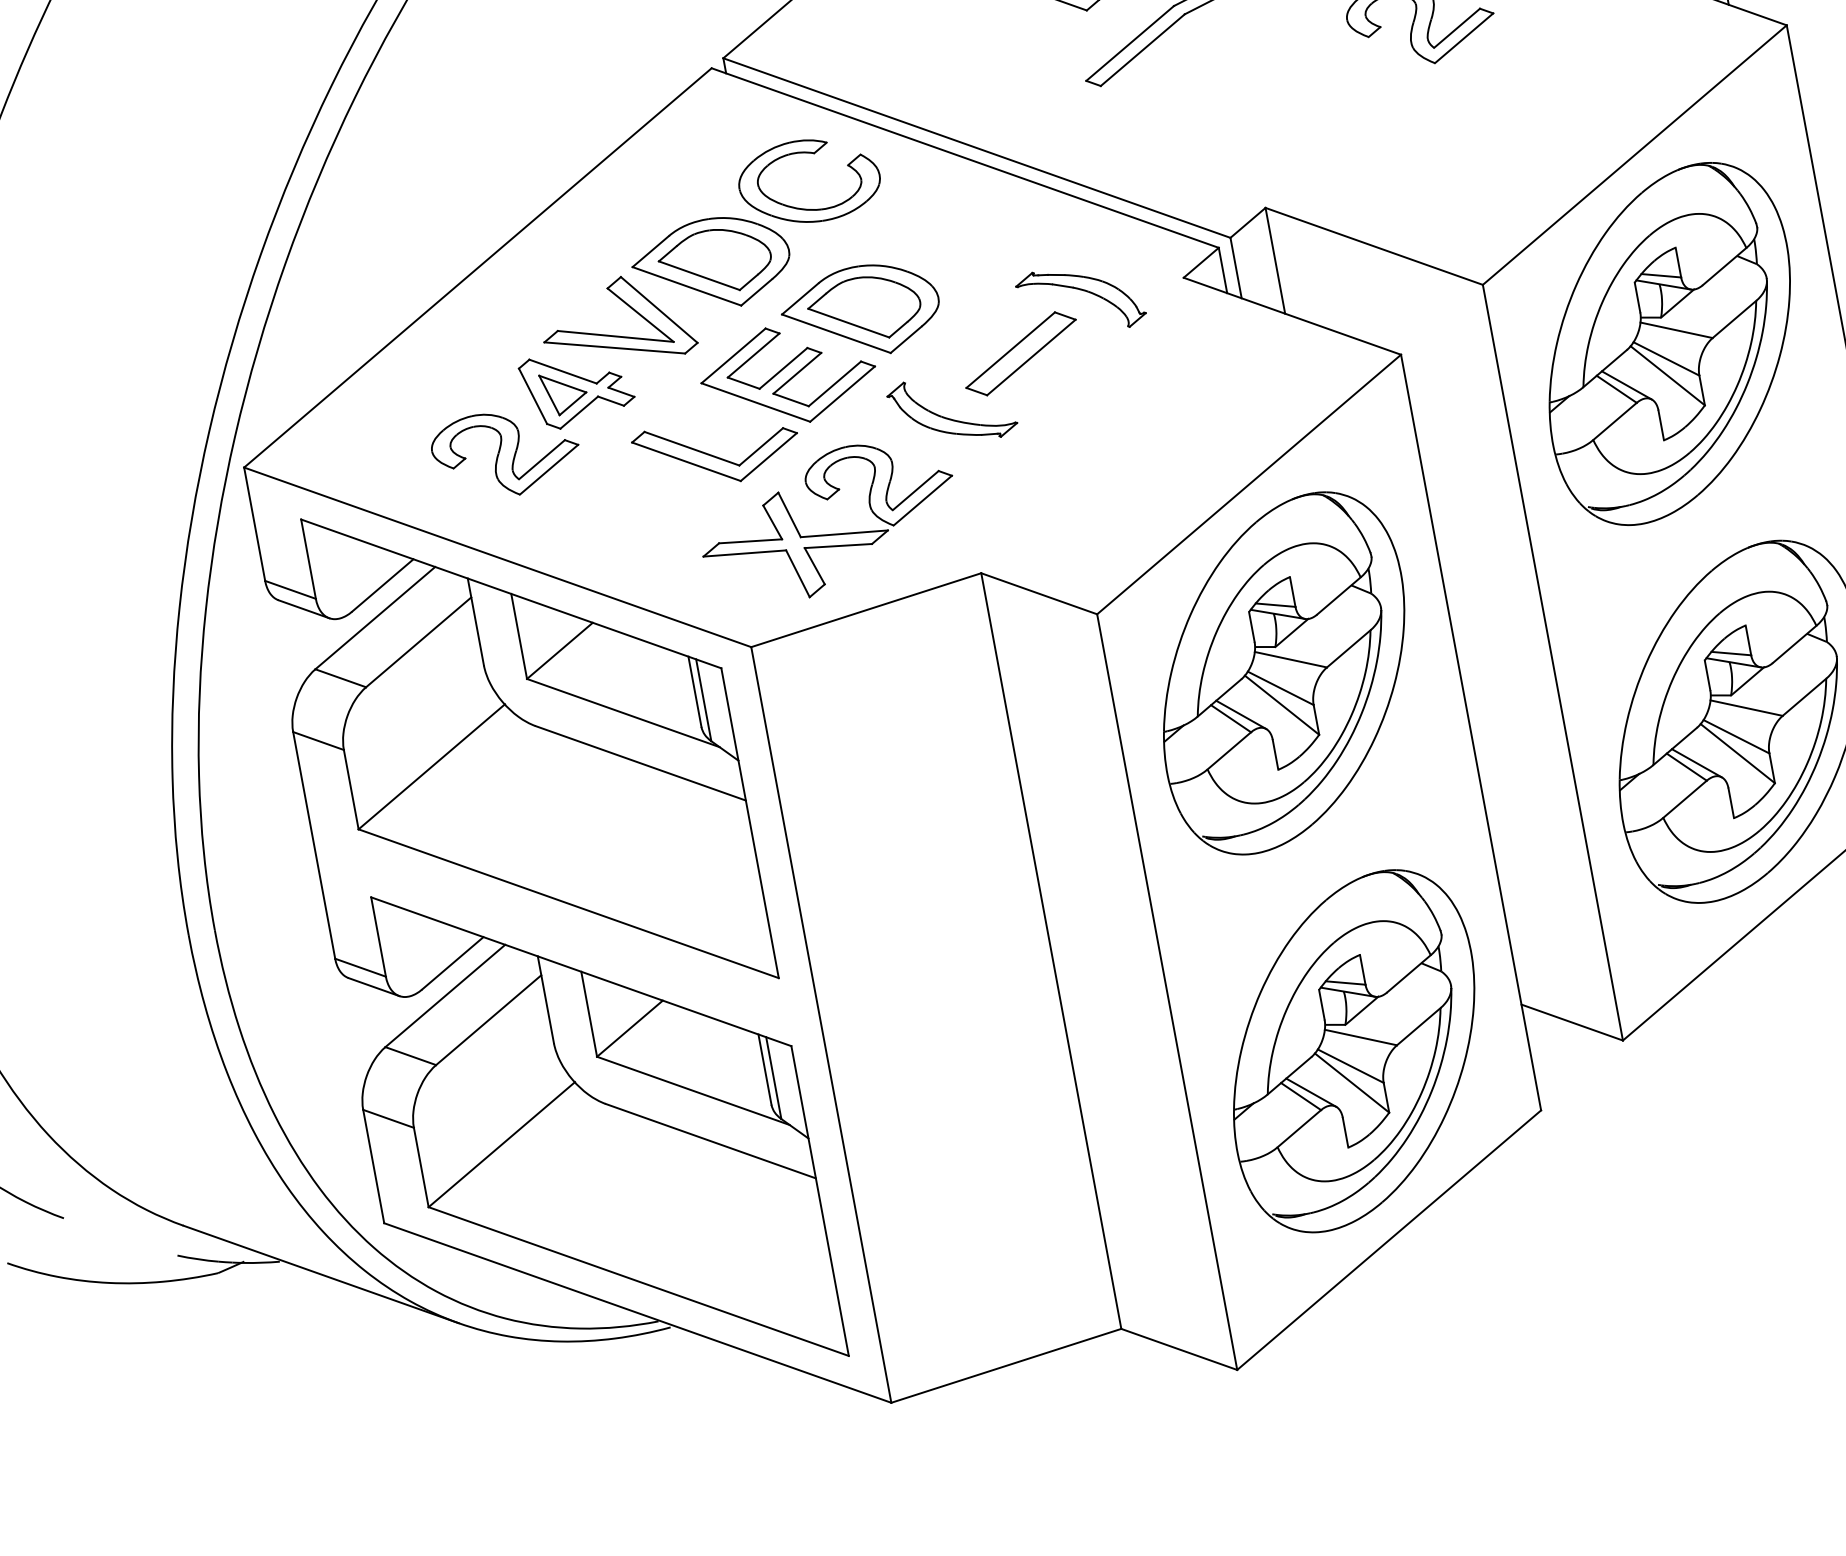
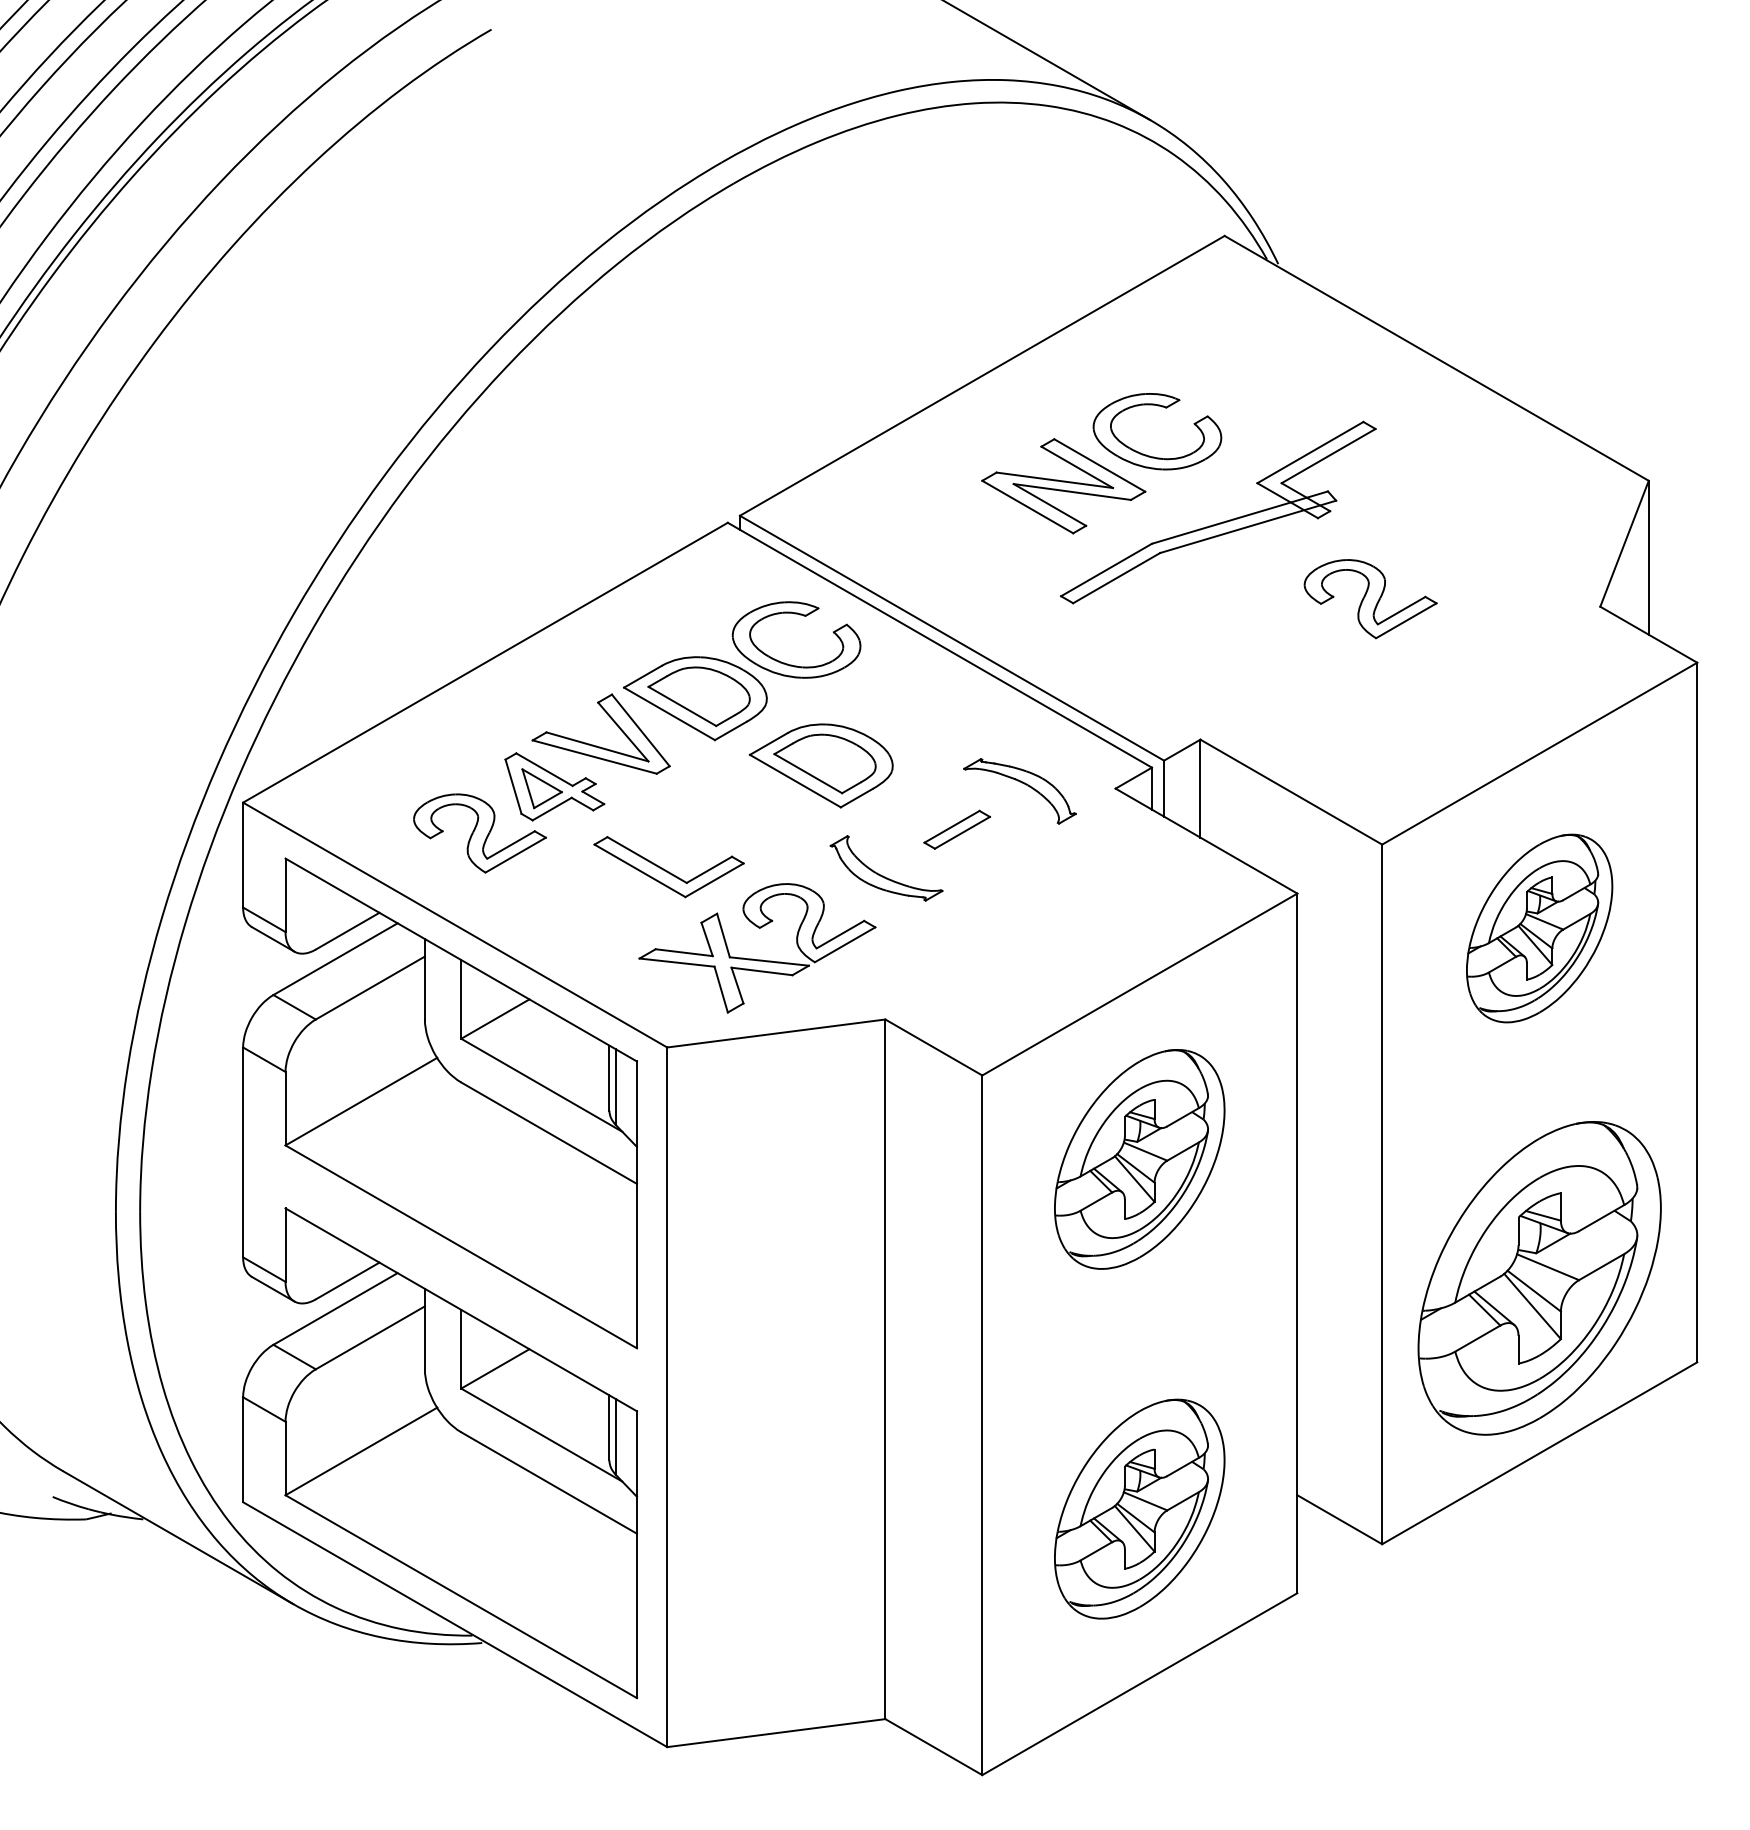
part: (1669, 343) -> (1539, 928), size x0.6
part: (1020, 353) -> (956, 829), size x0.6
part: (788, 374) -> (745, 809), removed
part: (1283, 673) -> (1139, 1159), size x0.7
part: (1353, 1050) -> (1139, 1508), size x0.7

